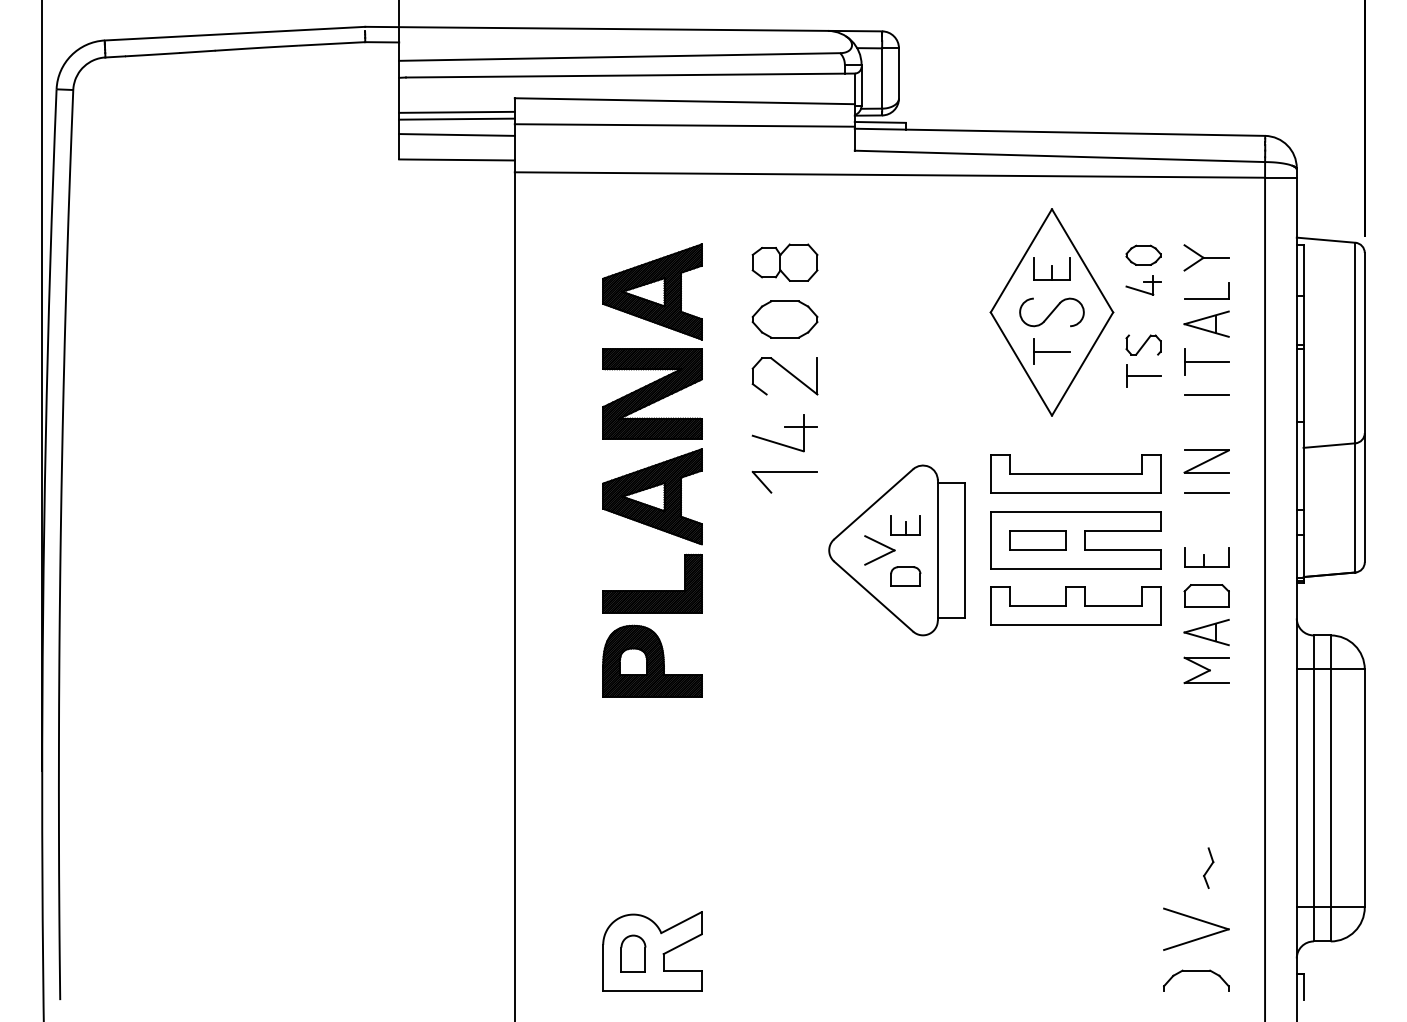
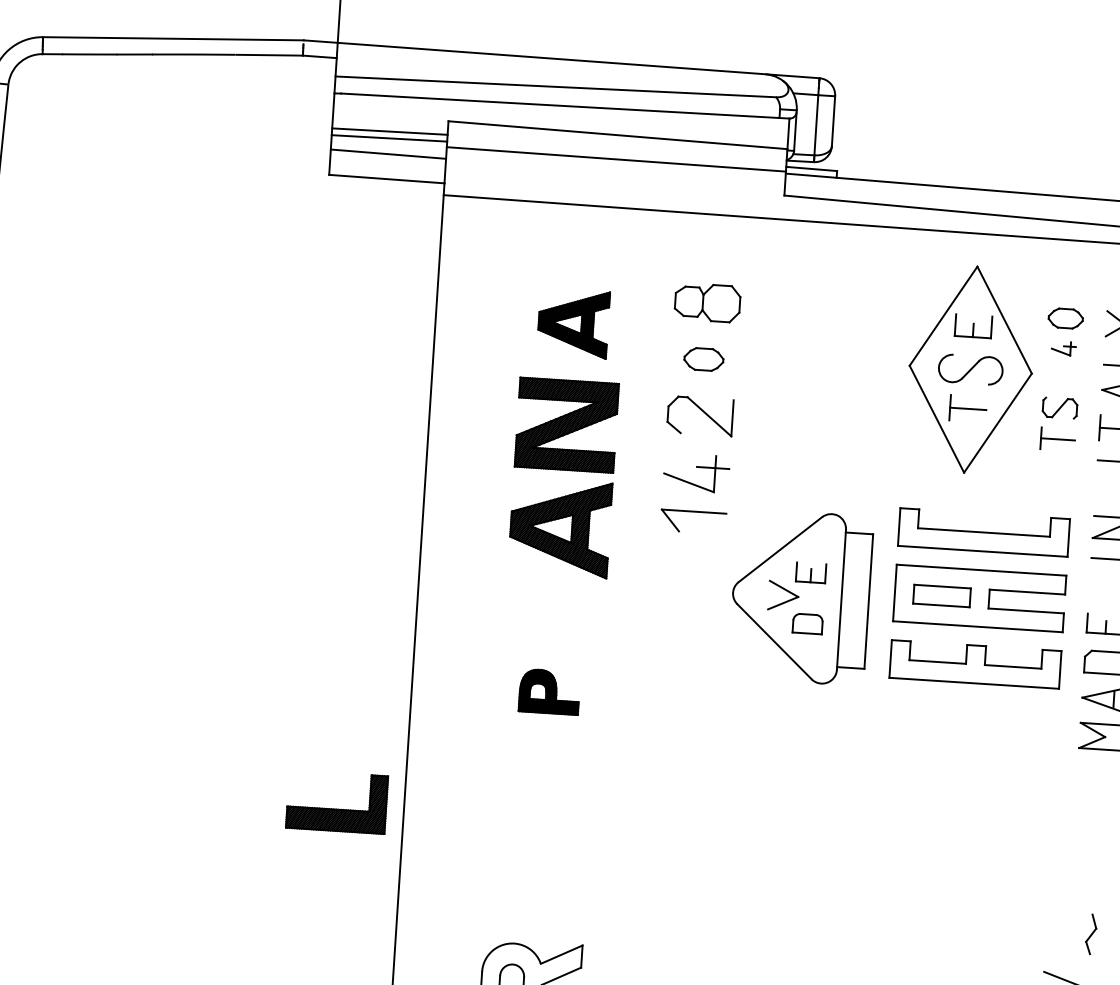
part: (1143, 285) -> (1063, 348), size x0.7
part: (652, 291) -> (573, 322), size x0.7
part: (784, 319) -> (703, 359), size x0.6
part: (652, 590) -> (336, 808), moved
part: (652, 660) -> (549, 691), size x0.6

